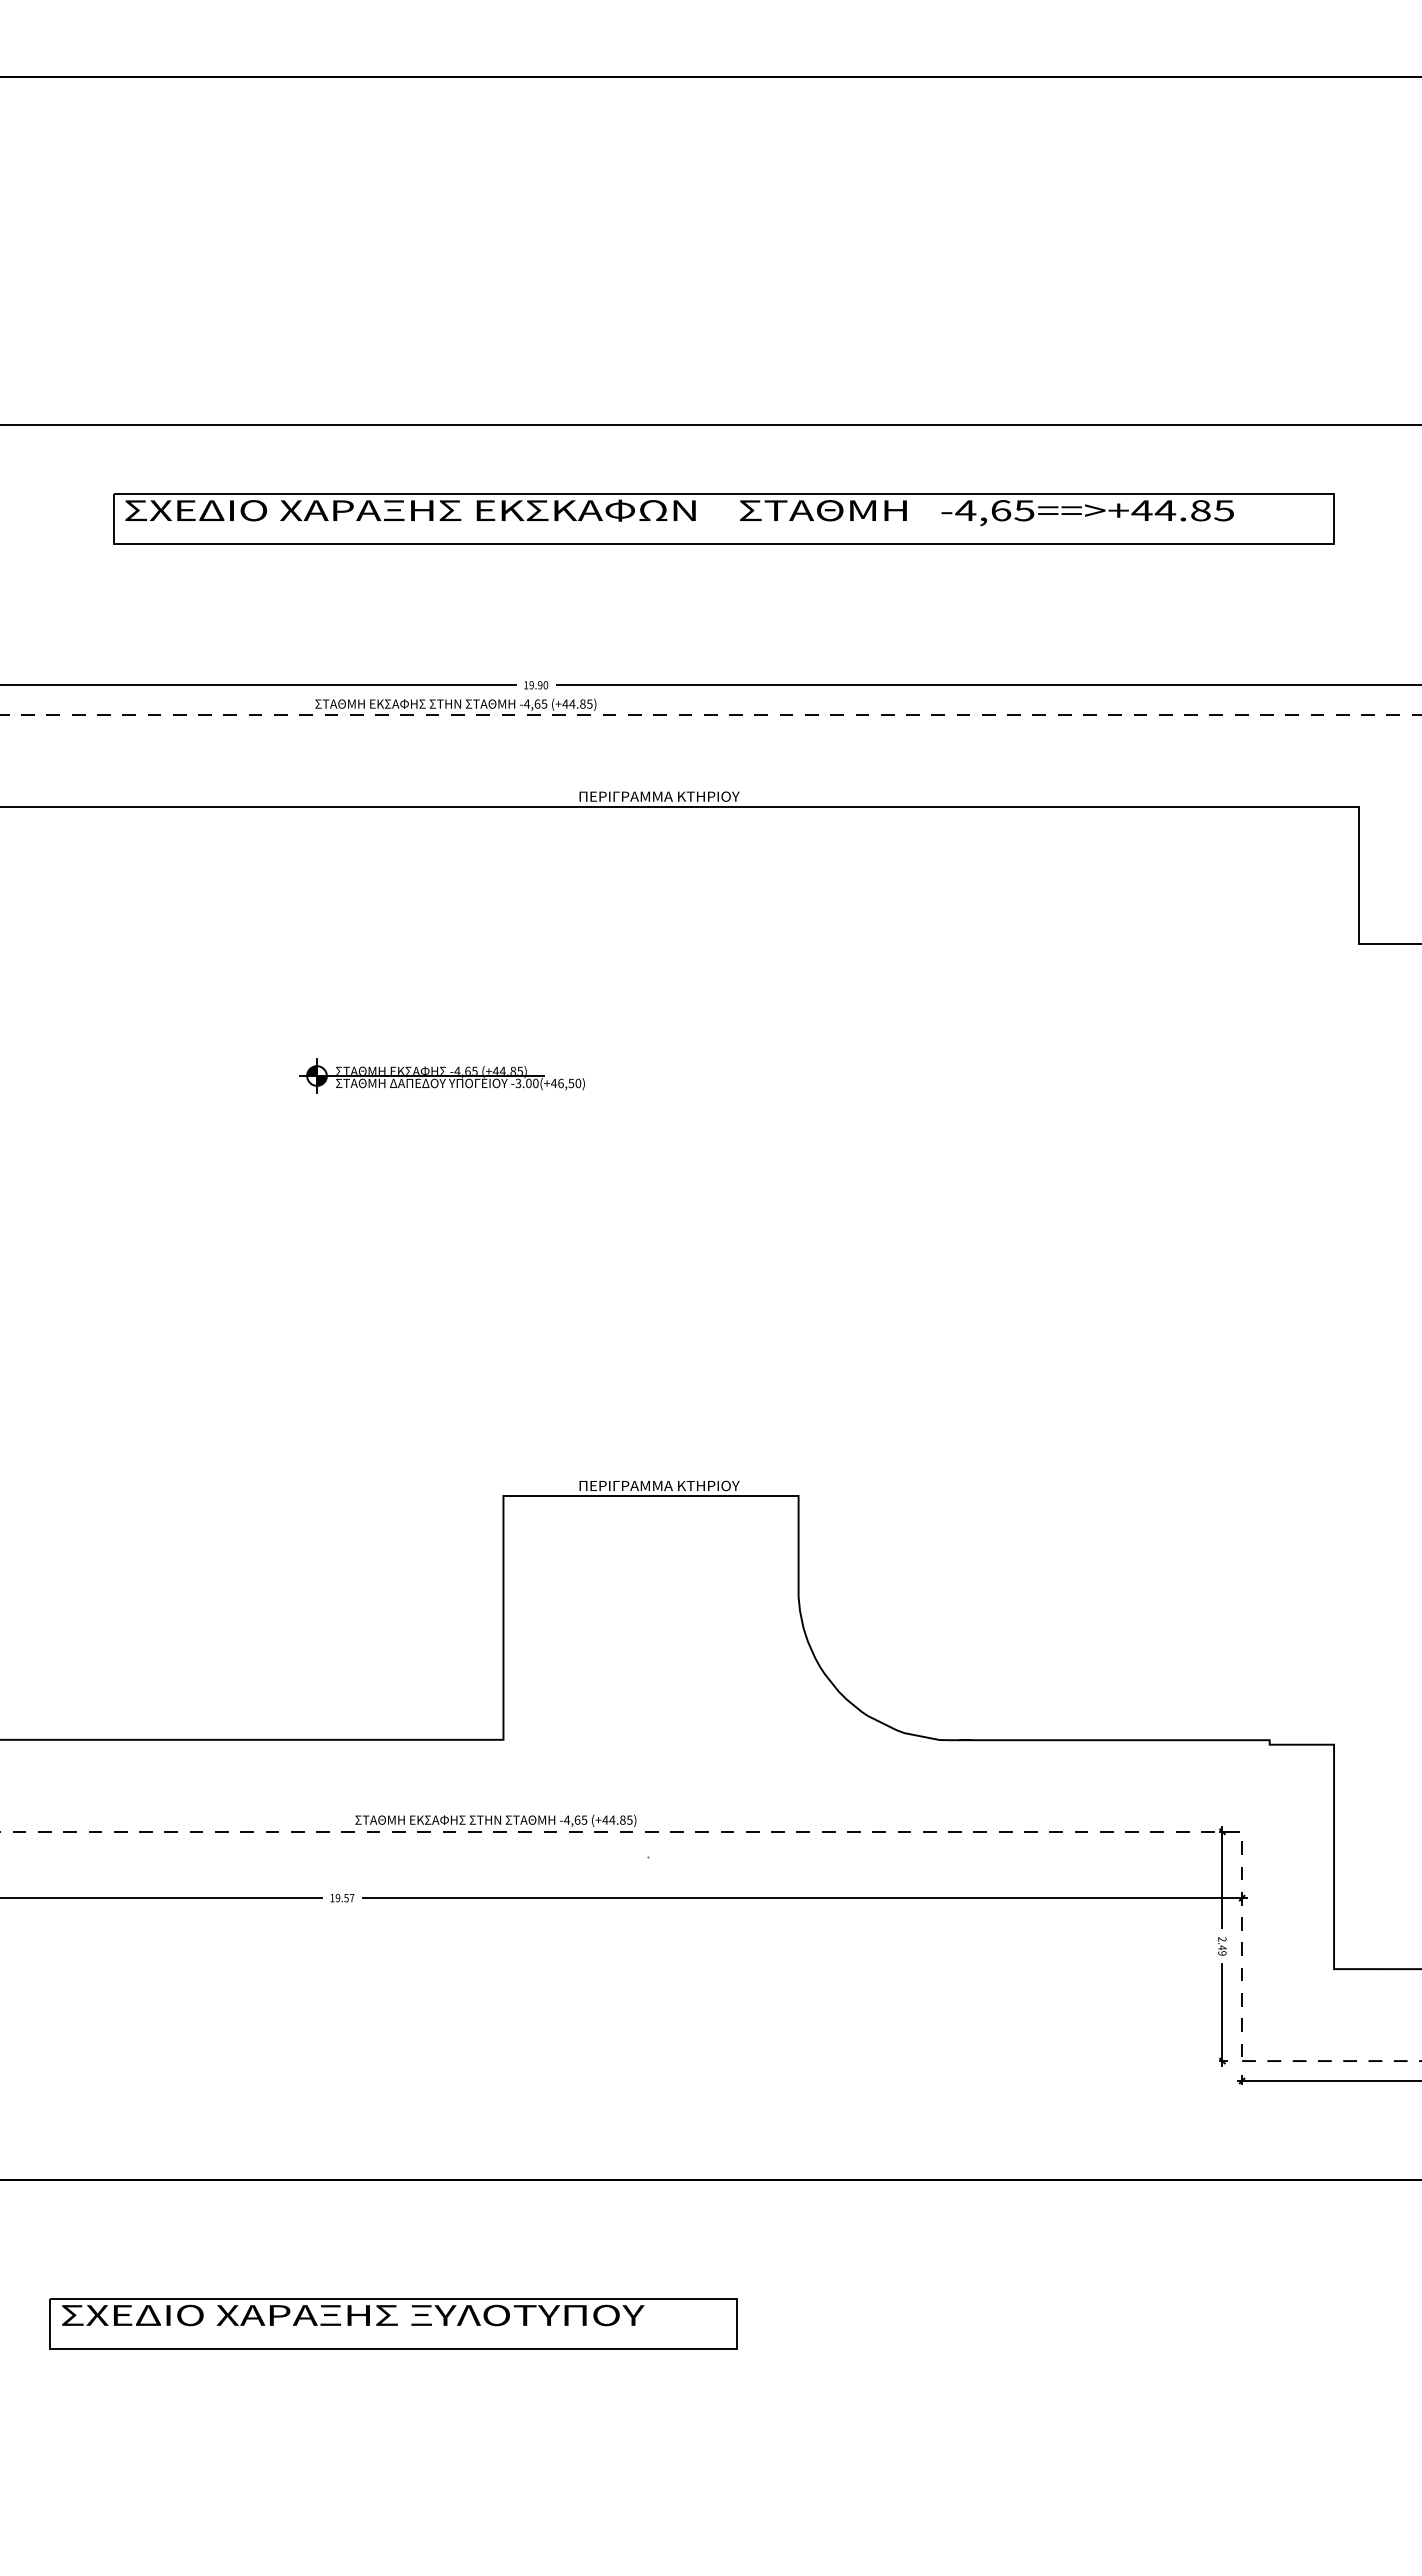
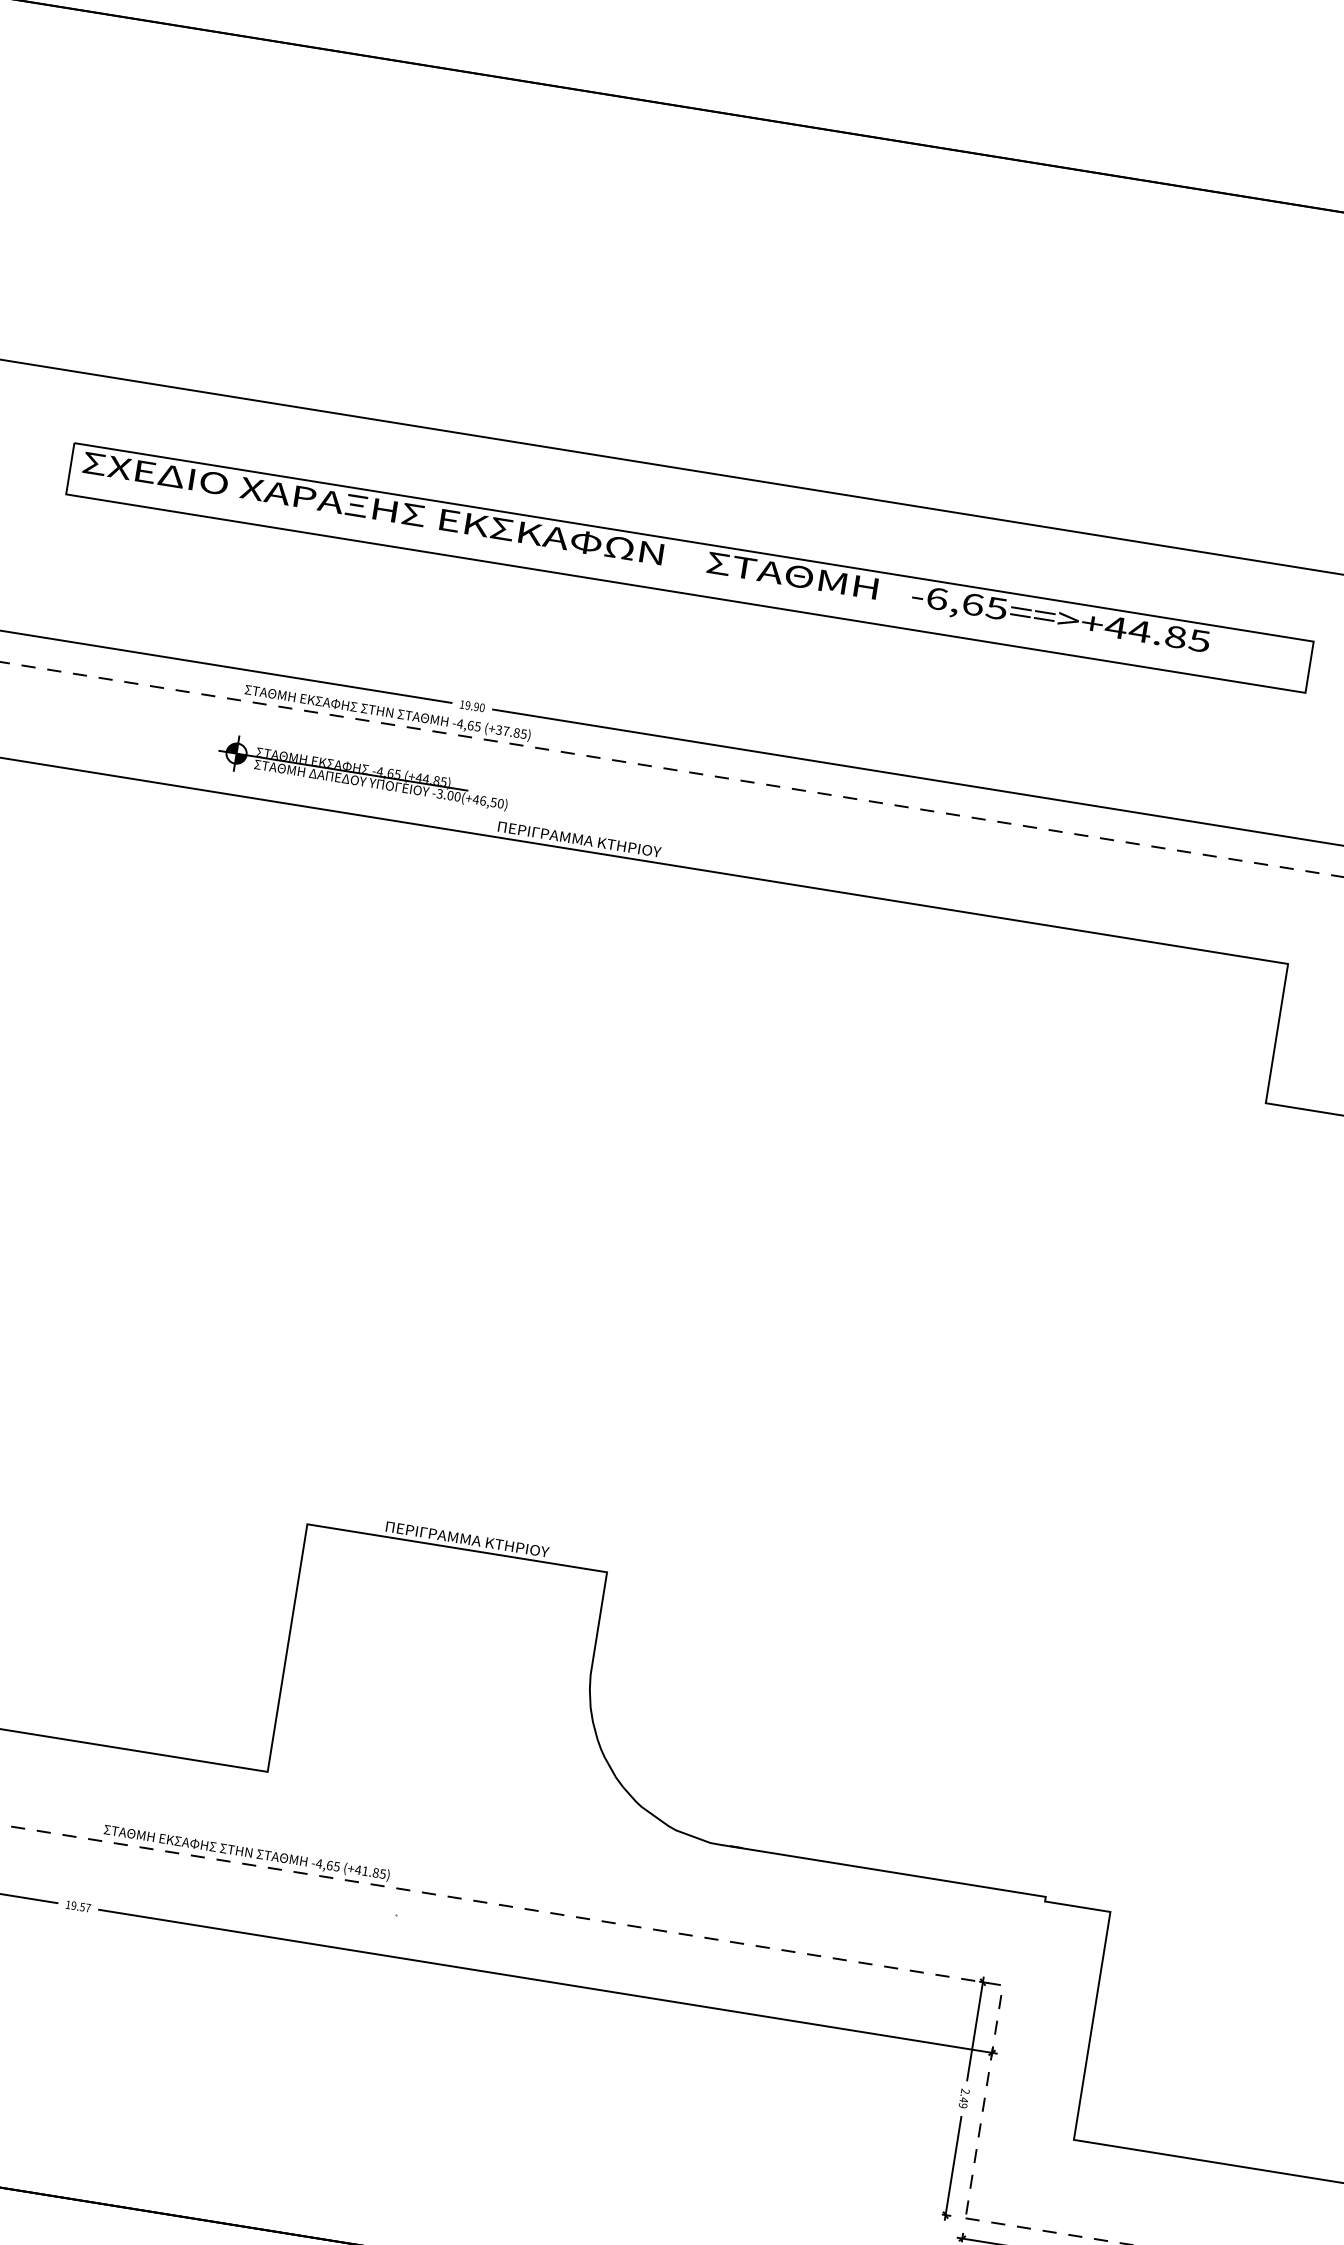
text: (965, 510) -> (936, 598), -4,65==>+44.85 -> -6,65==>+44.85
text: (568, 703) -> (502, 730), (+44.85) -> (+37.85)
part: (441, 1075) -> (363, 773), moved
text: (612, 1819) -> (365, 1870), (+44.85) -> (+41.85)

